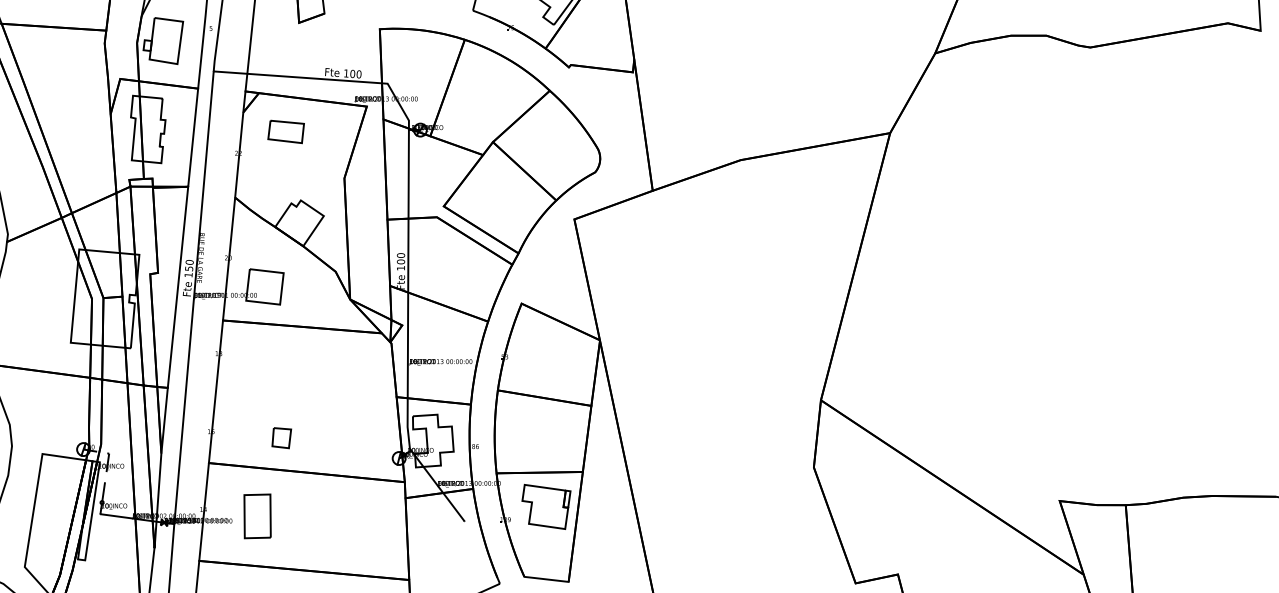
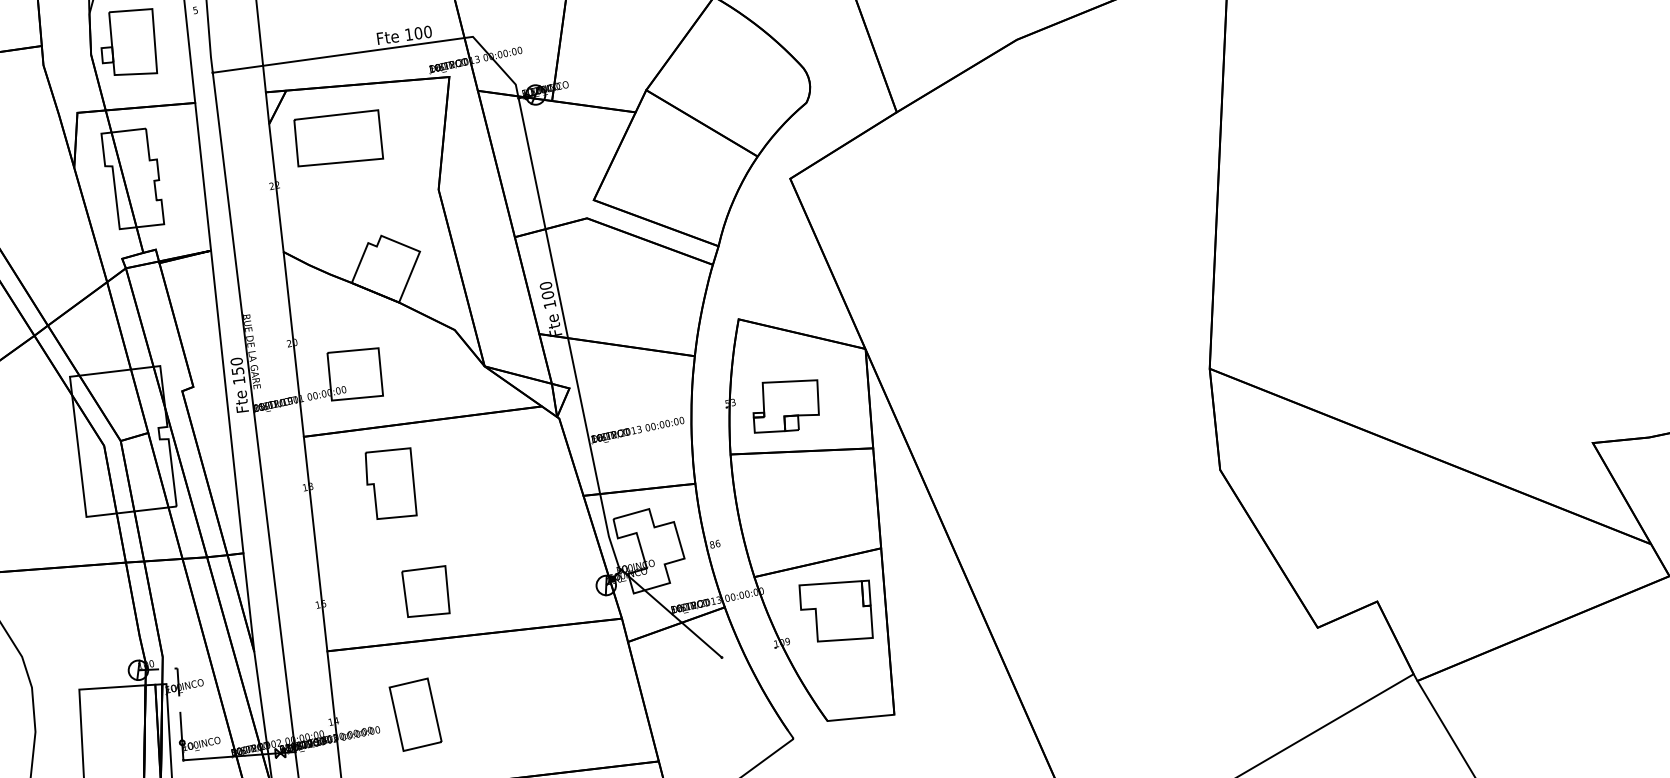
part: (285, 131) -> (337, 138), size x1.67
part: (273, 362) -> (391, 483), added
part: (540, 365) -> (785, 404), added
part: (281, 437) -> (426, 591), size x1.67

